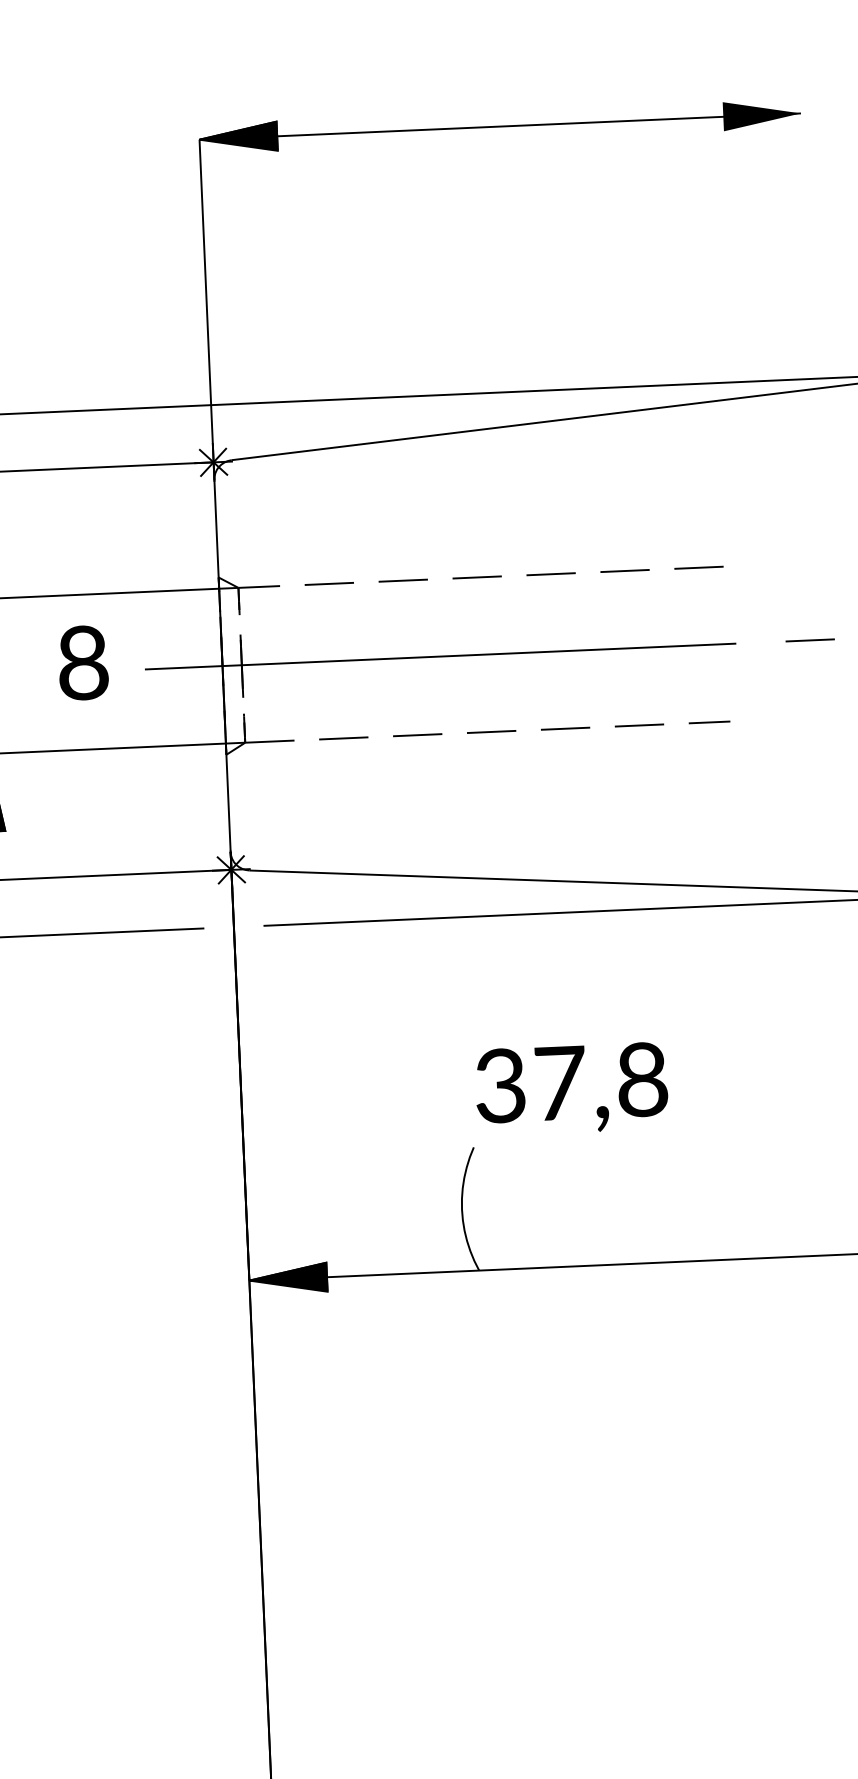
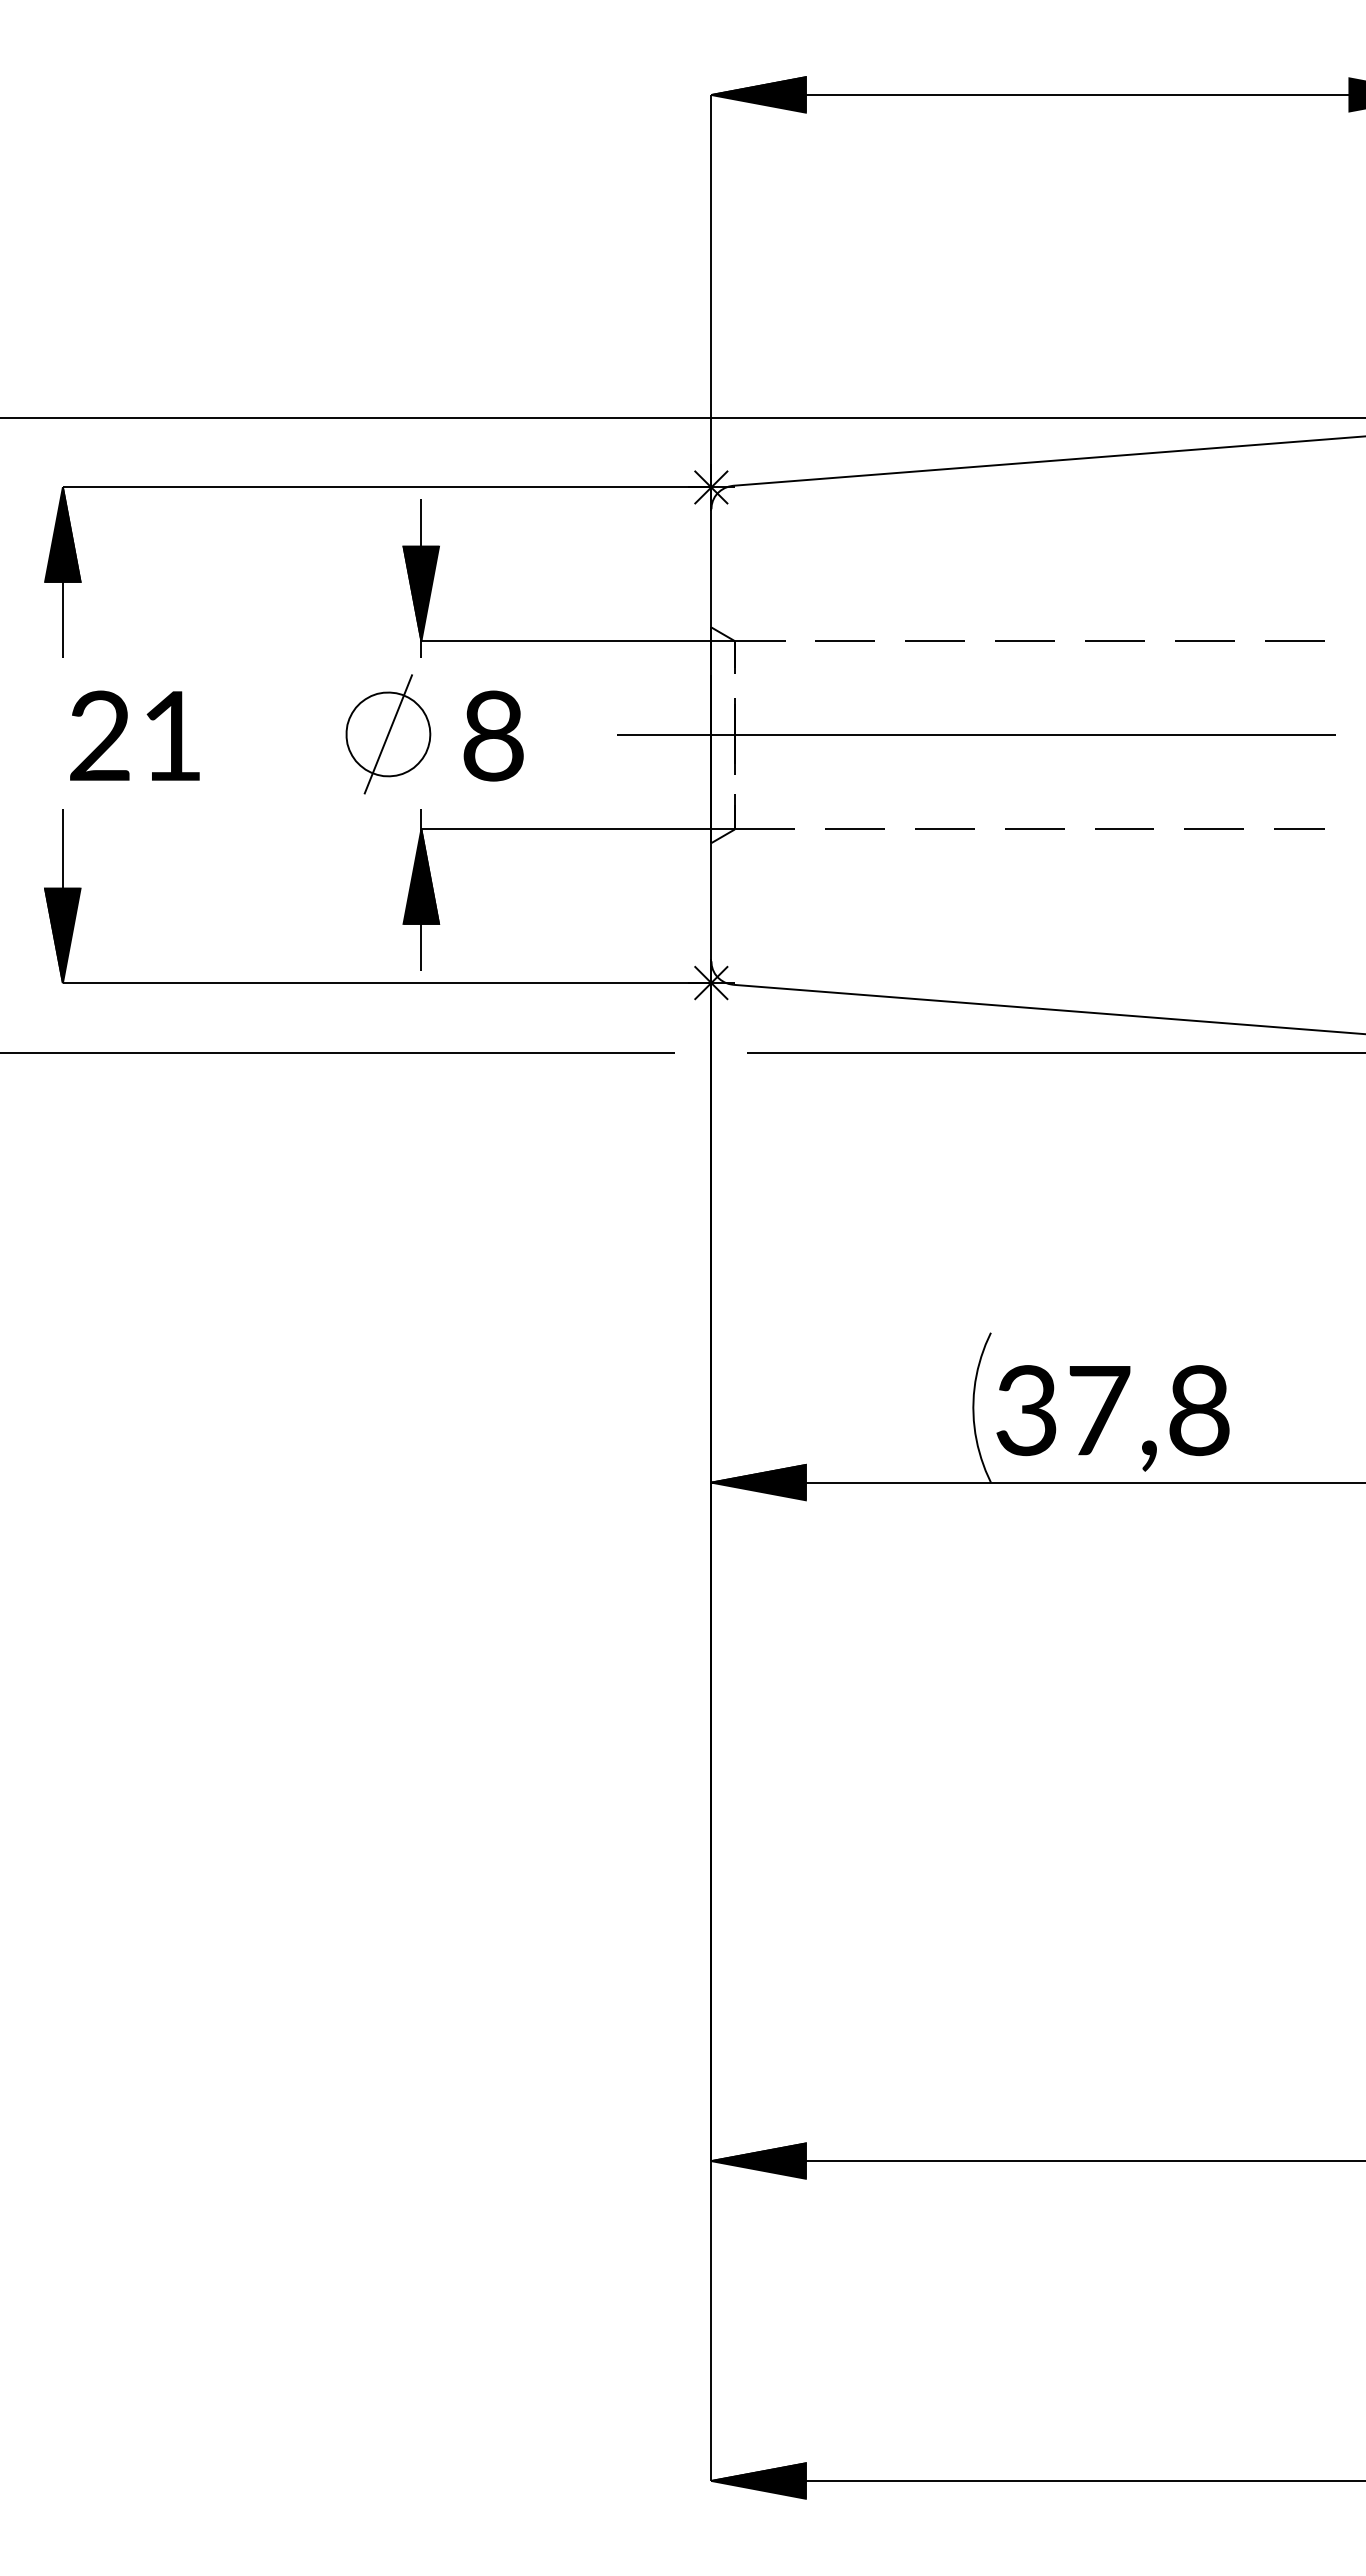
text: (83, 662) -> (493, 735), moved
text: (571, 1089) -> (1112, 1418), moved

